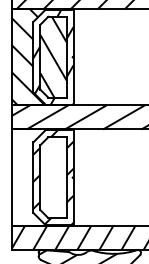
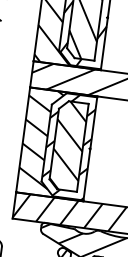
hatch: (31, 177) -> (44, 142), added
hatch: (53, 177) -> (68, 145), added

